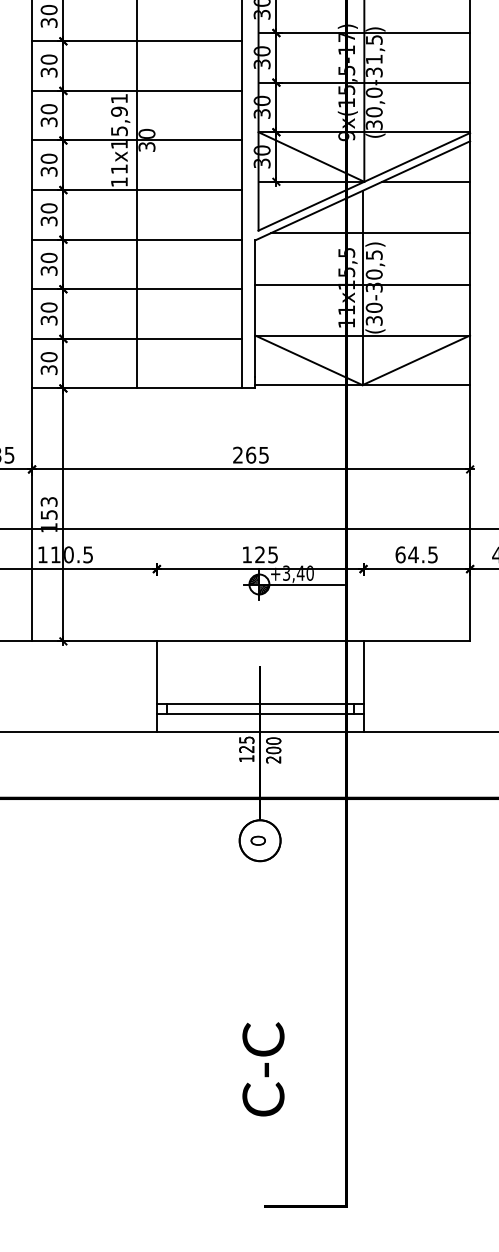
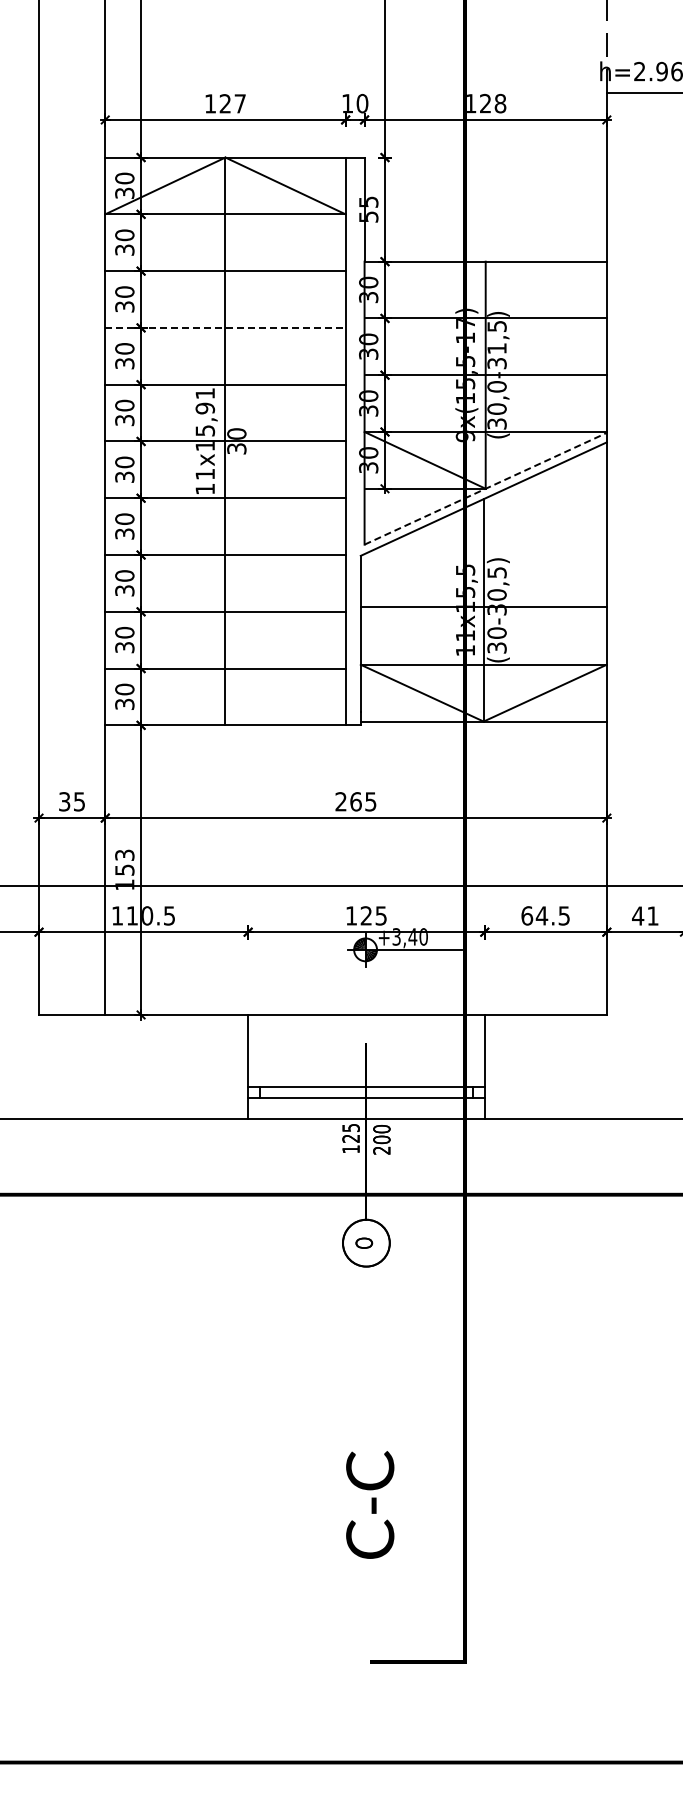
line: (137, 40) -> (225, 327), solid -> dashed
line: (365, 181) -> (486, 488), solid -> dashed
line: (426, 181) -> (556, 488), removed
line: (370, 233) -> (492, 547), removed

